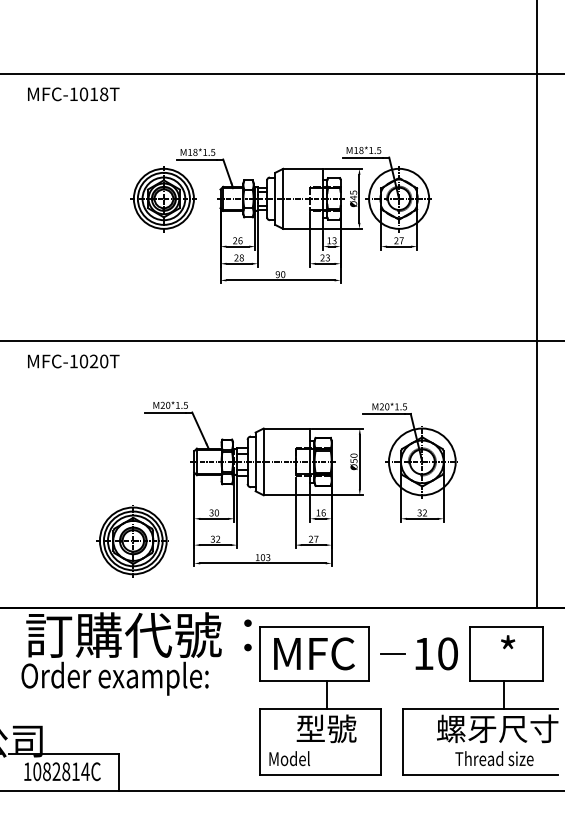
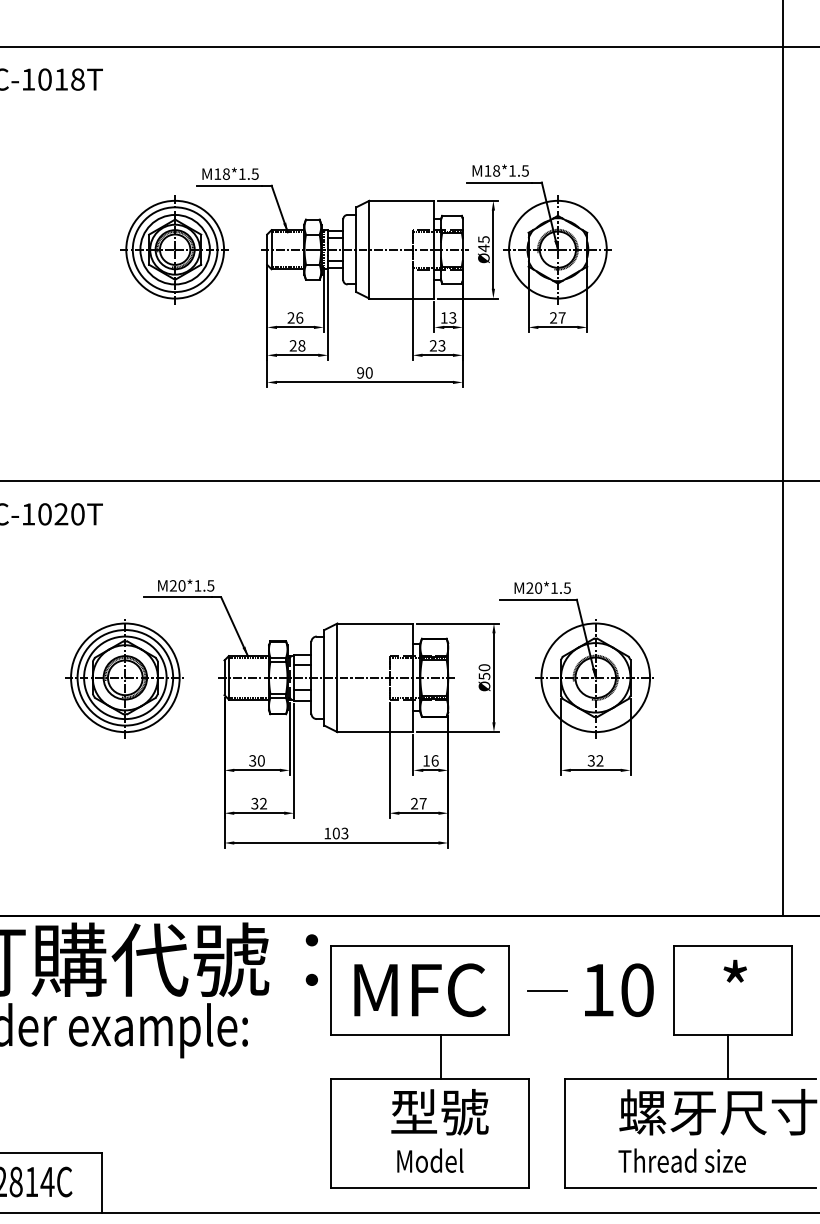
part: (132, 541) -> (123, 678), moved
text: (289, 758) -> (429, 1160), moved
text: (494, 758) -> (682, 1160), moved

